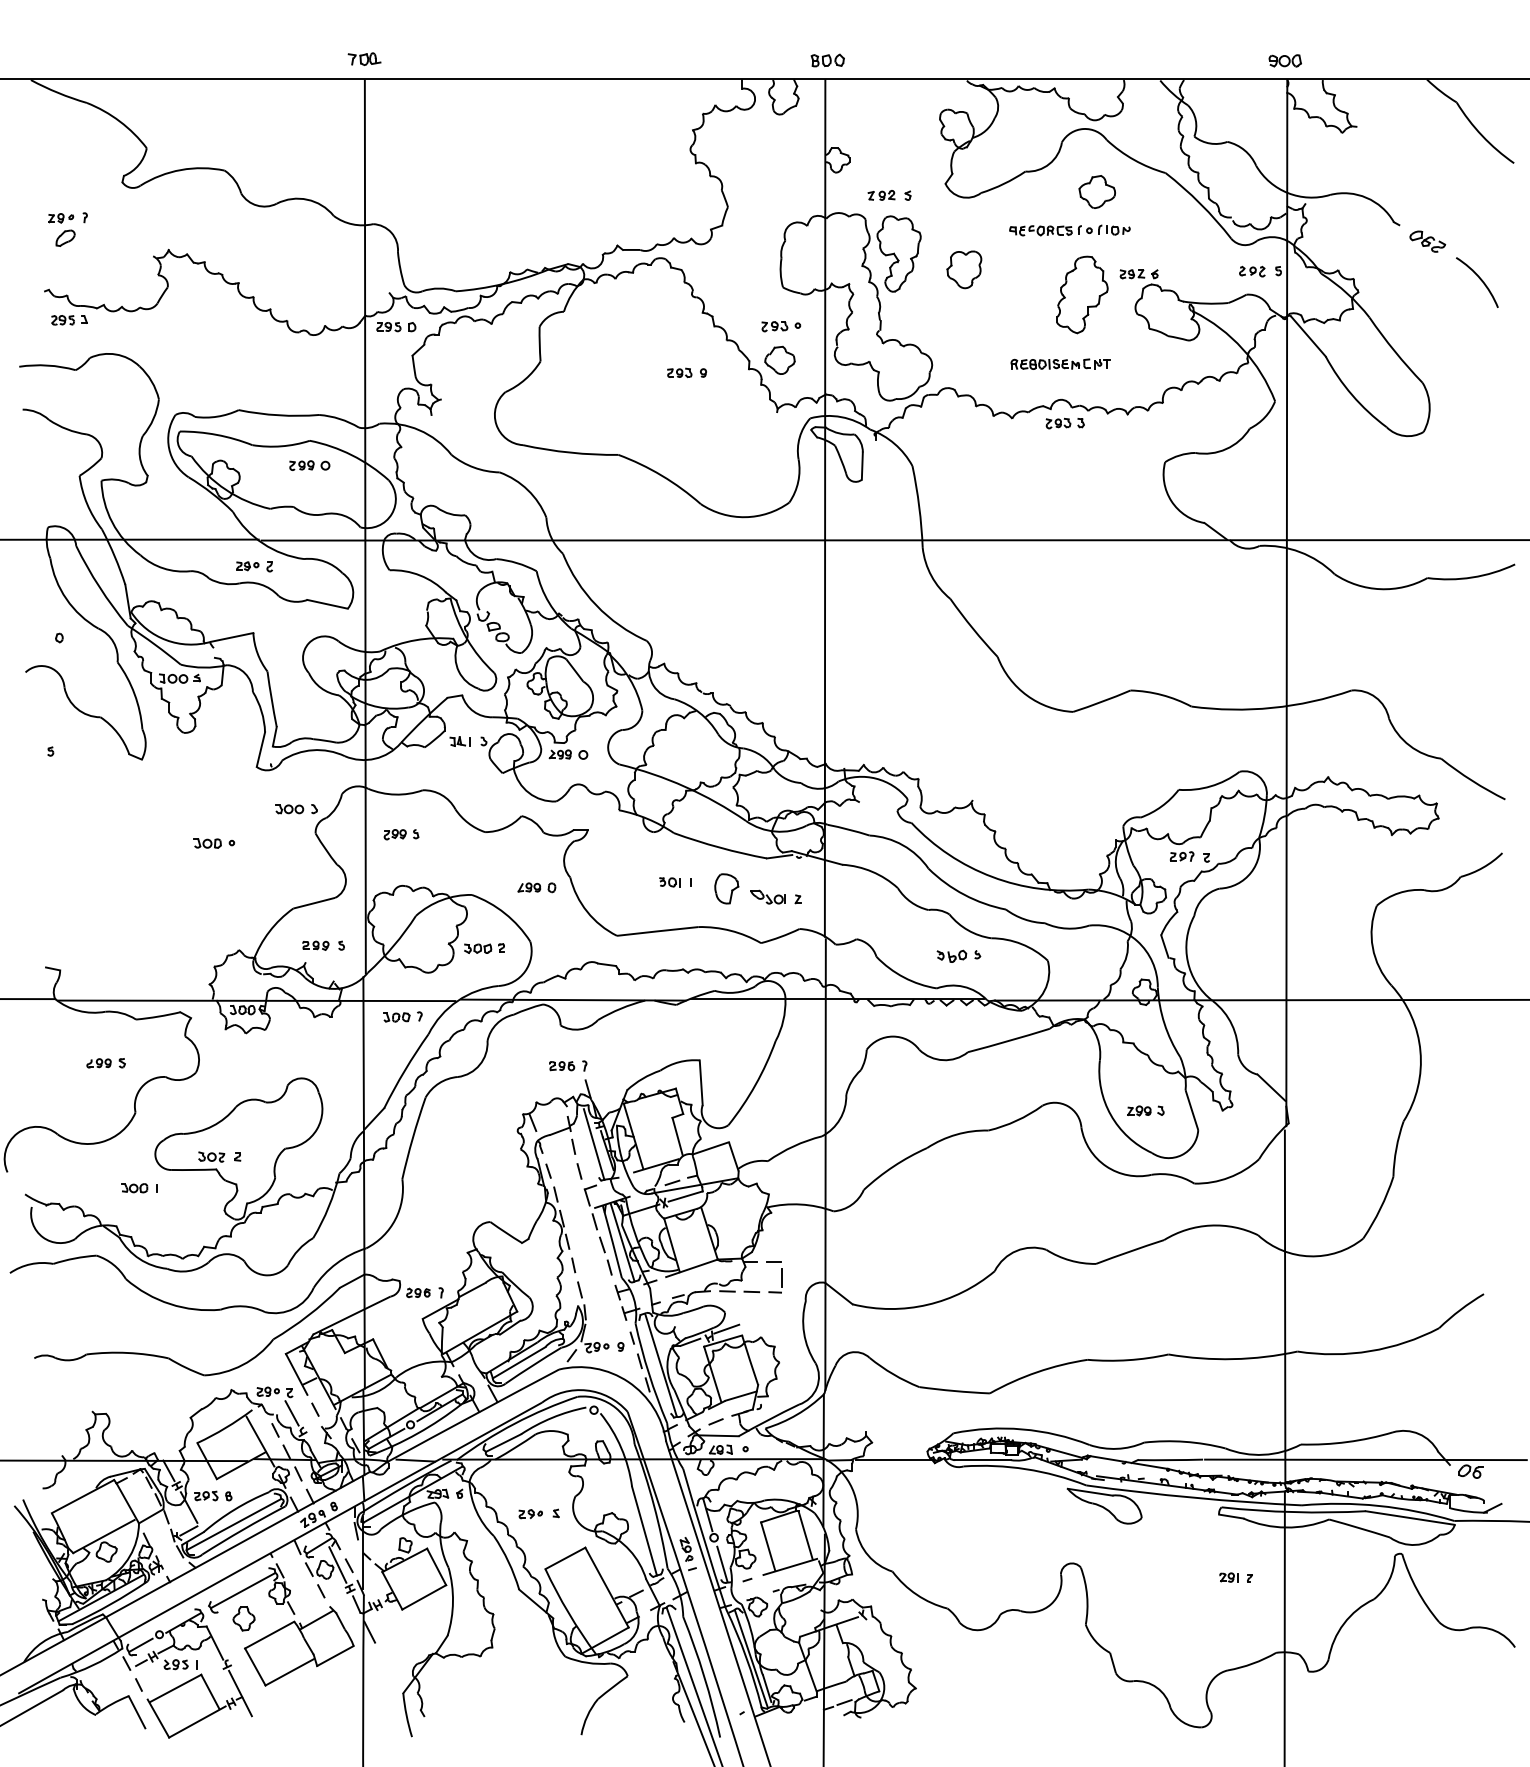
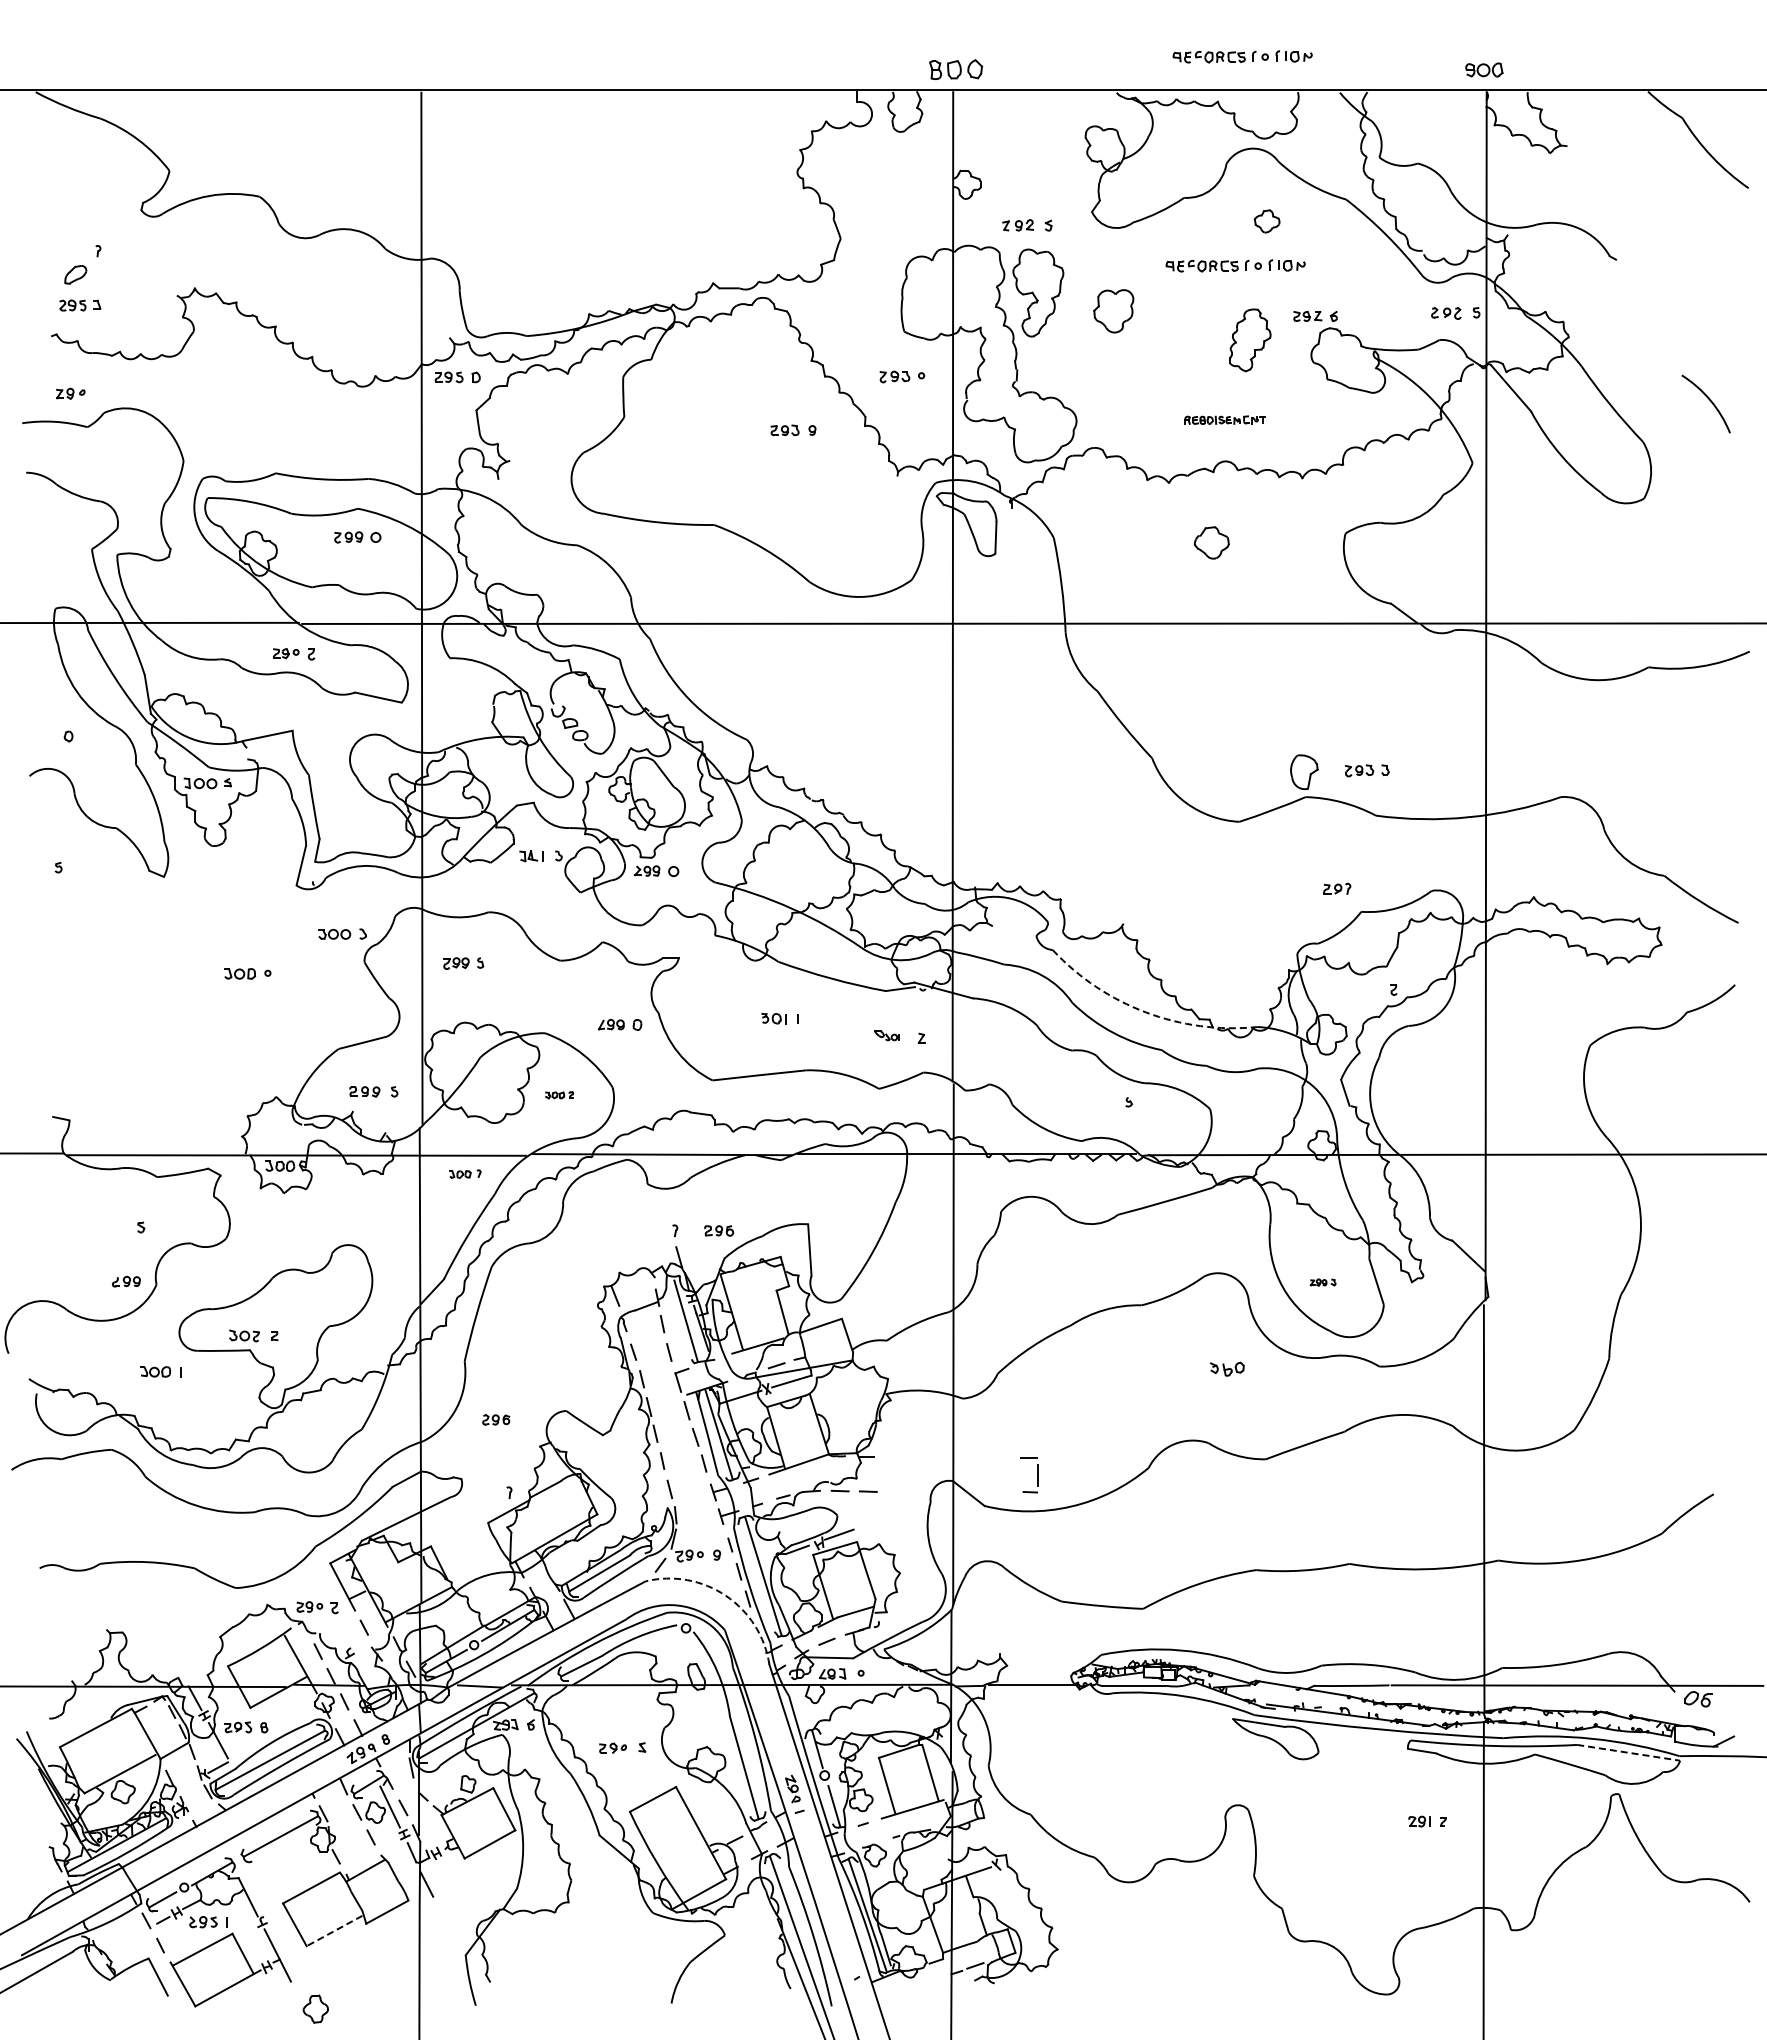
part: (1075, 49) -> (1242, 56), added
part: (364, 58) -> (420, 67), removed
part: (827, 60) -> (955, 69), size x1.4
part: (1096, 192) -> (1266, 221), size x0.6
part: (61, 218) -> (70, 393), moved
part: (1427, 241) -> (1648, 278), removed
arc: (1479, 278) -> (1708, 399), moved
part: (1082, 295) -> (1250, 340), size x0.7
part: (69, 320) -> (80, 305), moved
part: (779, 360) -> (1211, 542), moved
part: (1060, 363) -> (1224, 419), size x0.7
part: (1065, 423) -> (1367, 770), moved
part: (1182, 856) -> (1337, 888), moved
arc: (992, 877) -> (1146, 1012), solid -> dashed
part: (726, 888) -> (1304, 771), moved
part: (767, 896) -> (886, 1035), size x0.6
part: (484, 948) -> (559, 1095), size x0.6
part: (952, 955) -> (1227, 1368), moved
part: (403, 1016) -> (465, 1173), size x0.7
part: (99, 1063) -> (126, 1281), moved
part: (562, 1065) -> (719, 1230), moved
part: (1145, 1110) -> (1322, 1282), size x0.6
part: (781, 1277) -> (1037, 1475), moved
part: (418, 1292) -> (496, 1419), moved
arc: (628, 1381) -> (725, 1595), solid -> dashed
line: (291, 1412) -> (336, 1631), removed
line: (1410, 1517) -> (1629, 1752), solid -> dashed
part: (243, 1618) -> (315, 2008), moved
line: (289, 1672) -> (334, 1931), solid -> dashed

